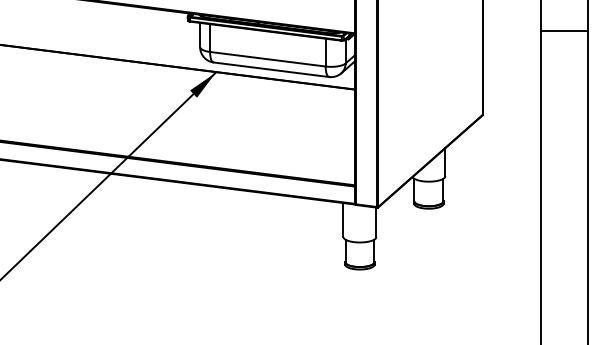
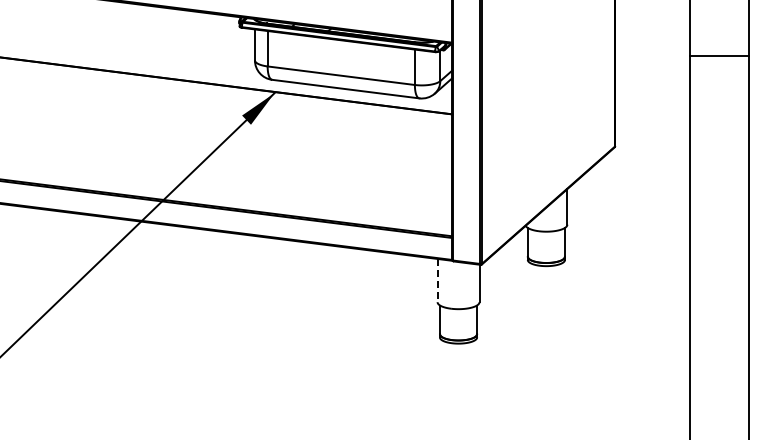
line: (563, 30) -> (718, 55), moved
line: (343, 219) -> (437, 280), solid -> dashed

